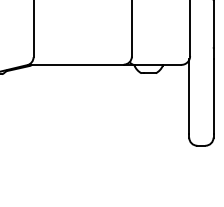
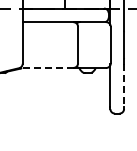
line: (75, 63) -> (46, 67), solid -> dashed
line: (214, 97) -> (124, 86), solid -> dashed

